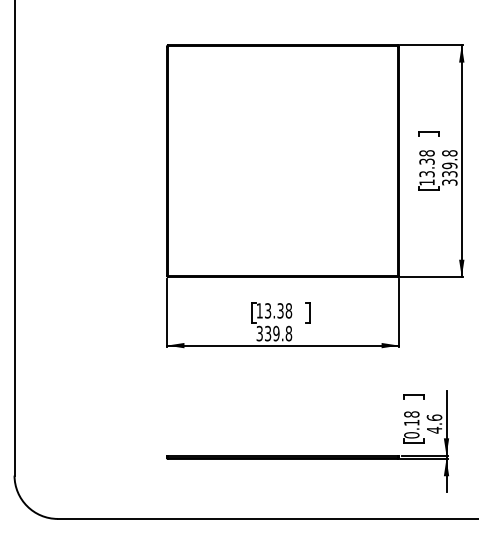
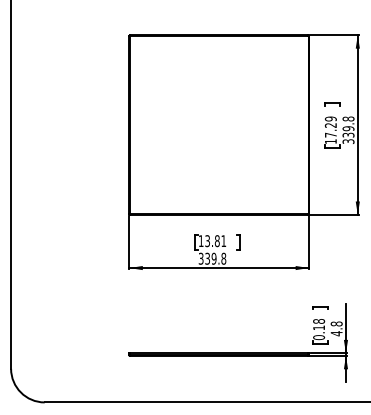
text: (426, 163) -> (330, 126), 13.38 -> 17.29
text: (284, 310) -> (220, 240), 13.38 -> 13.81
text: (434, 417) -> (336, 323), 4.6 -> 4.8

